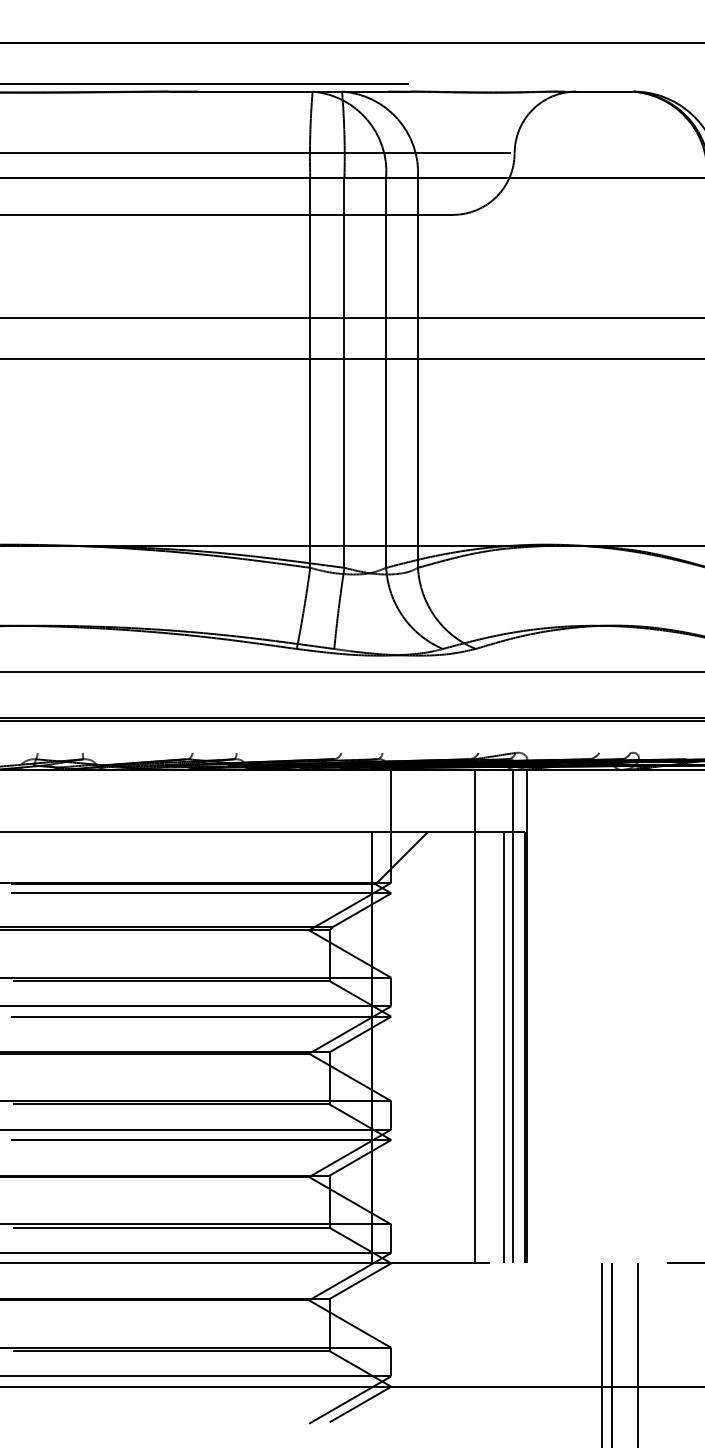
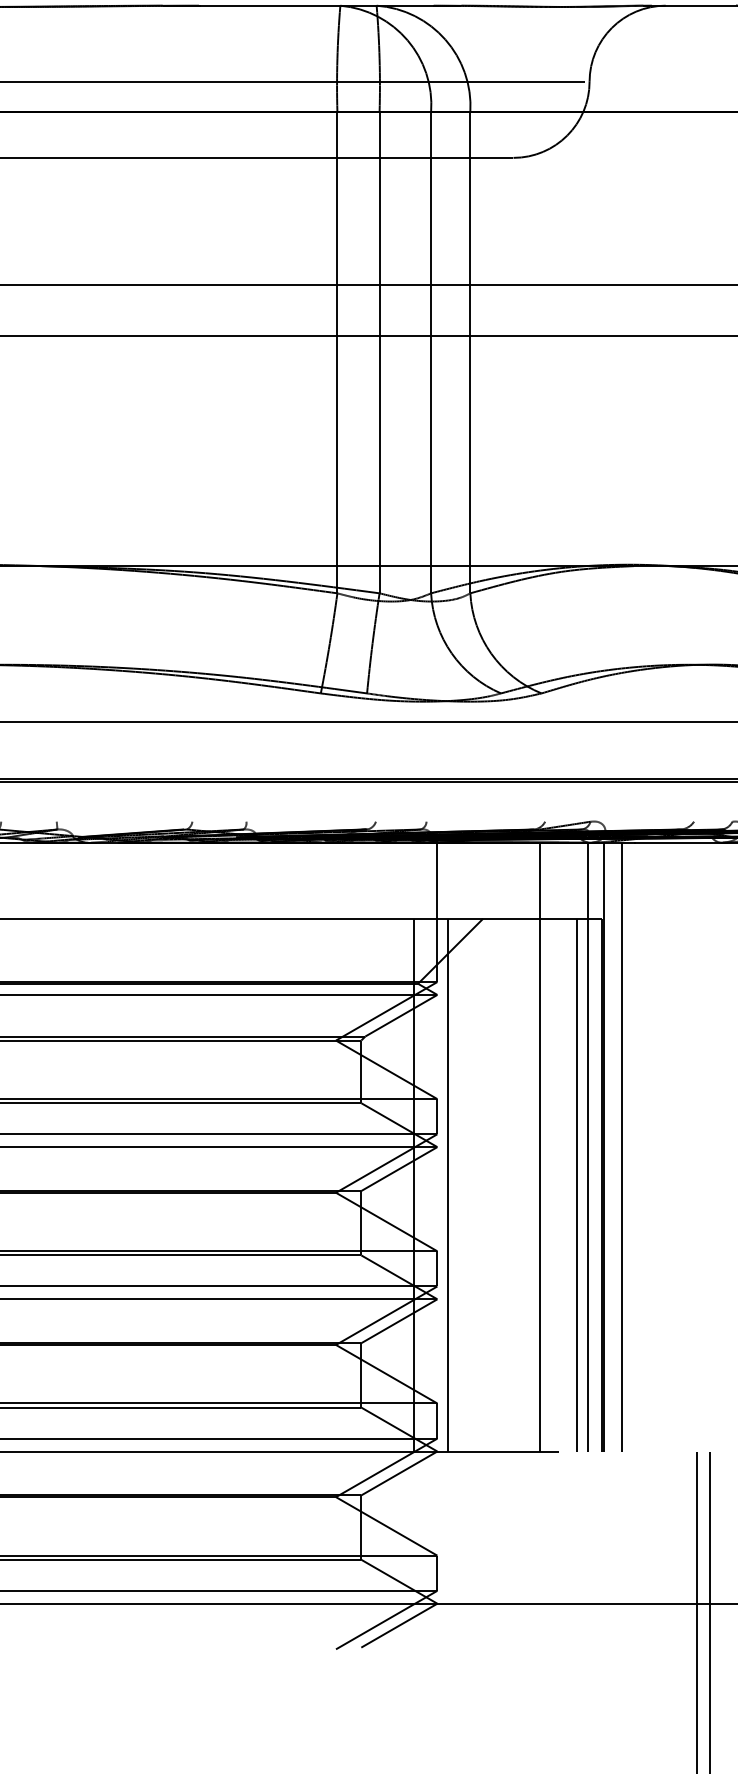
line: (540, 1016) -> (621, 1146), added
line: (399, 1047) -> (447, 1185), added

